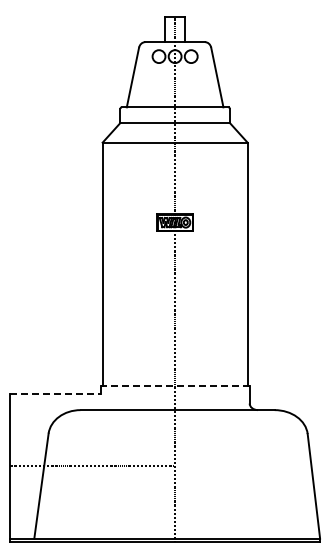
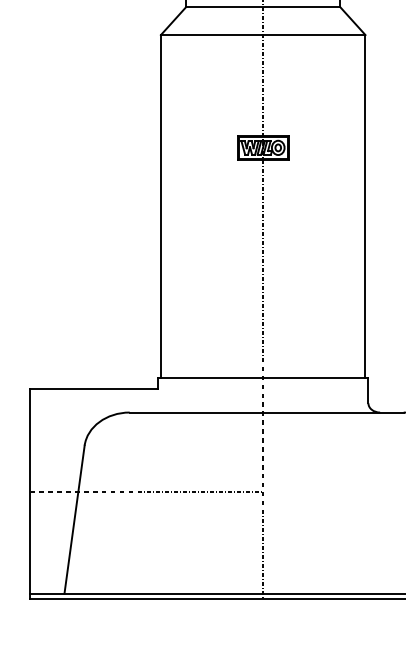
line: (175, 385) -> (263, 377), dashed -> solid
line: (55, 393) -> (94, 389), dashed -> solid

